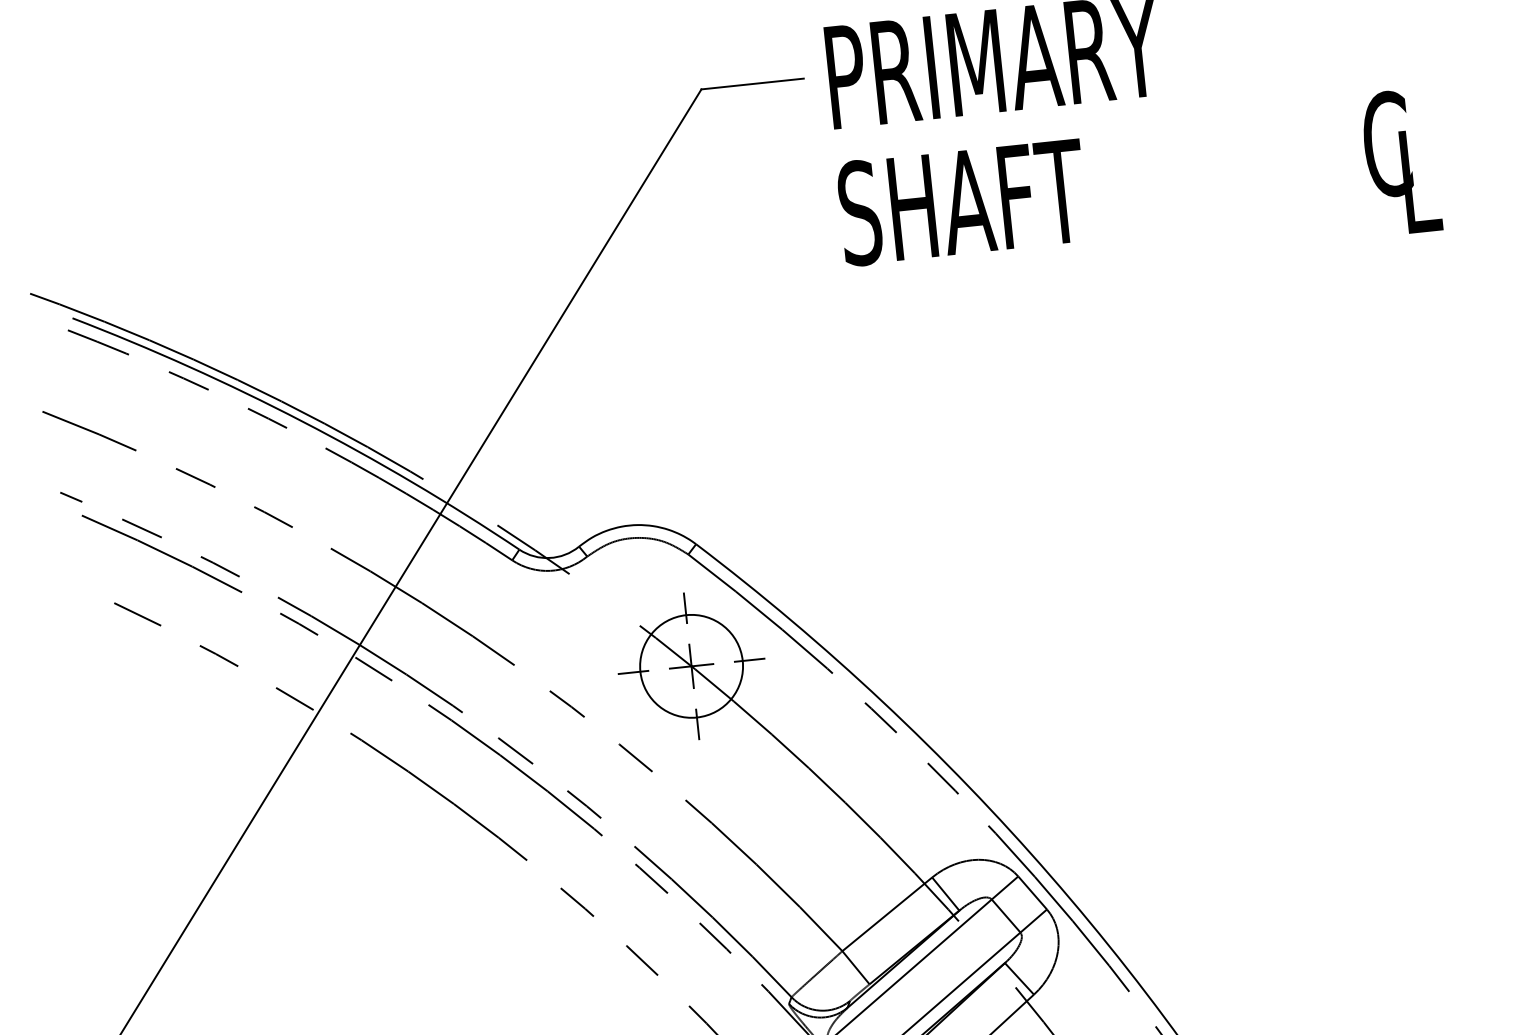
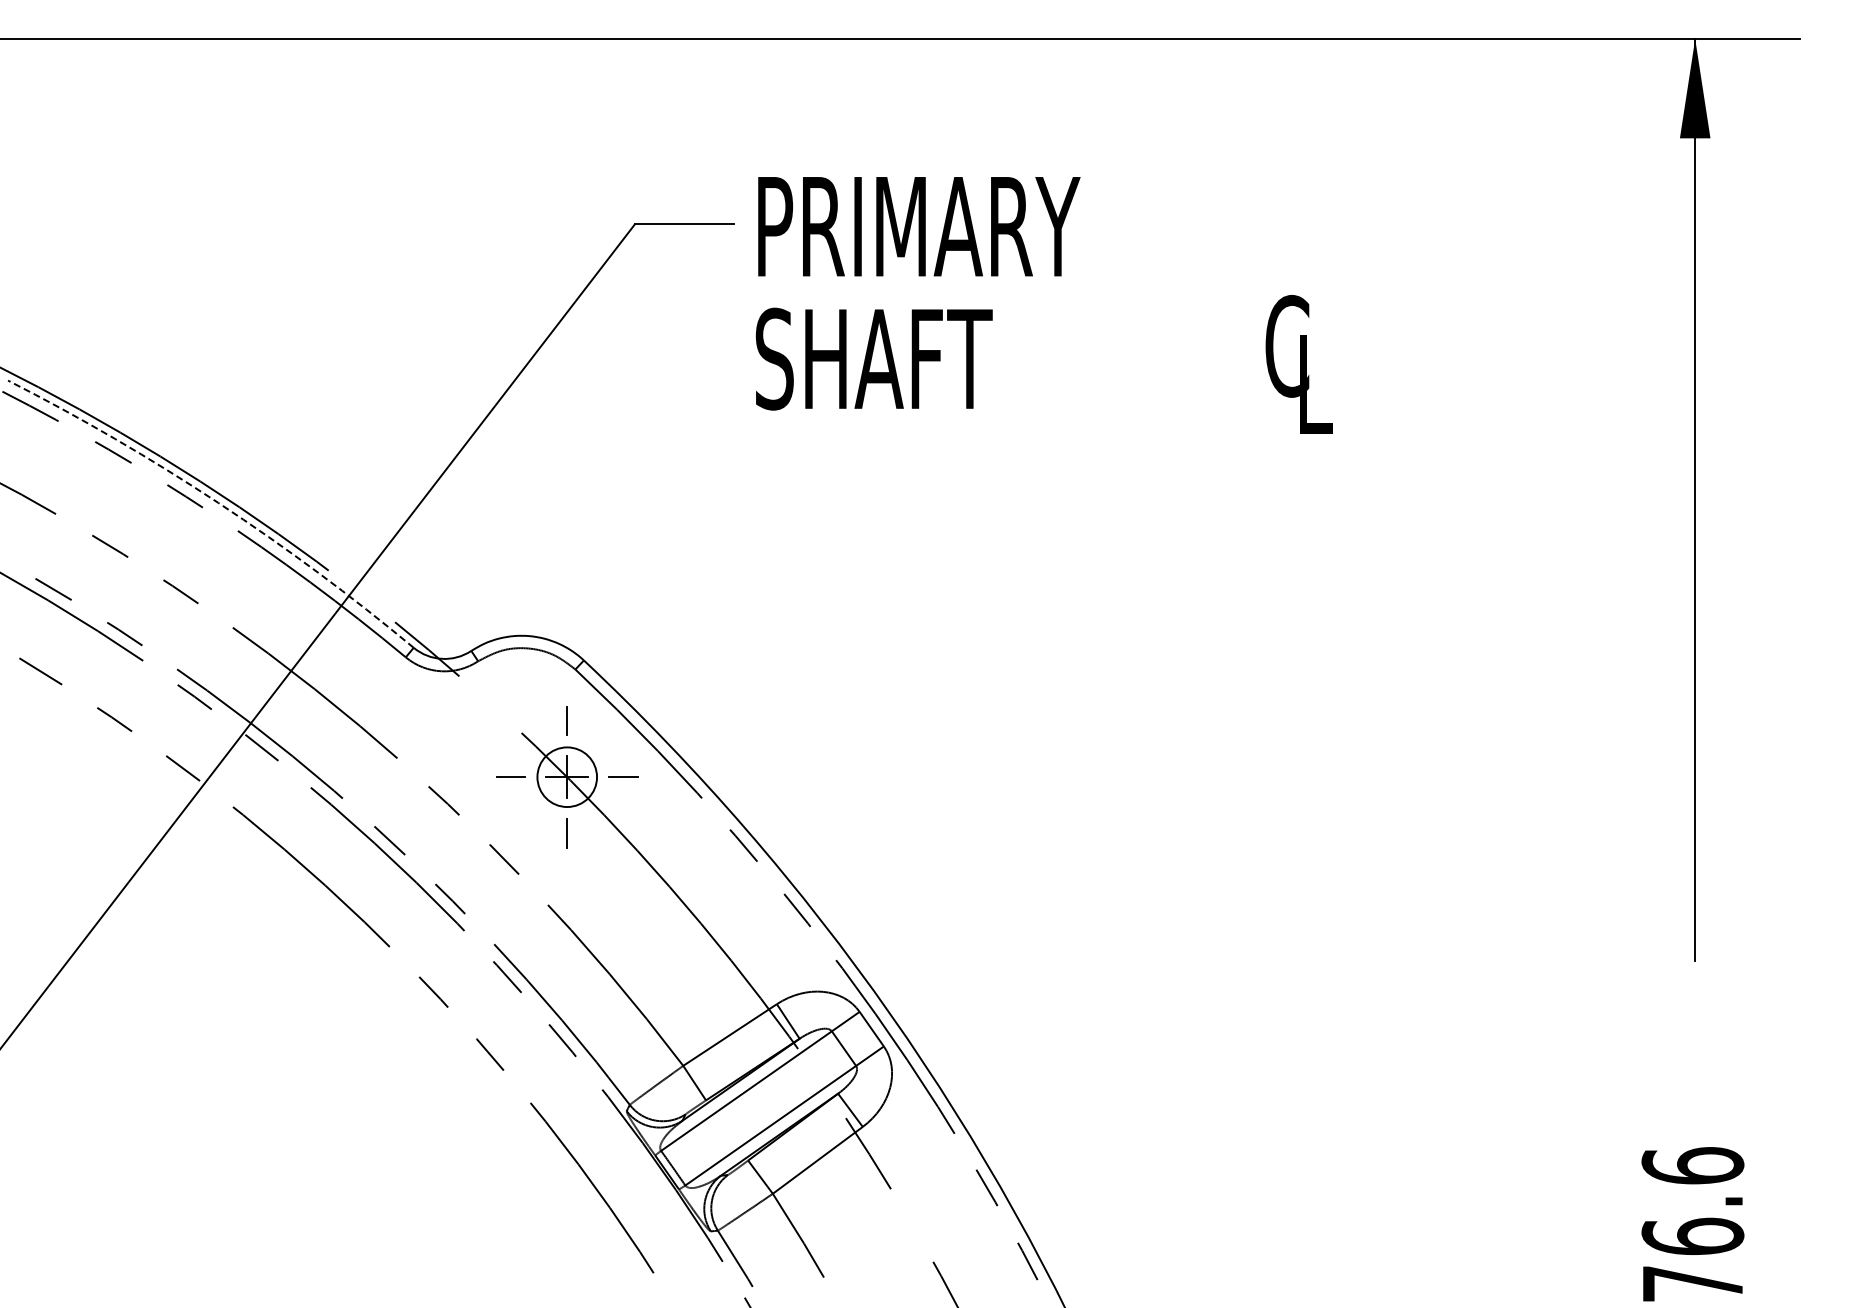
arc: (302, 421) -> (218, 502), solid -> dashed
circle: (690, 665) -> (566, 776), size x0.6

